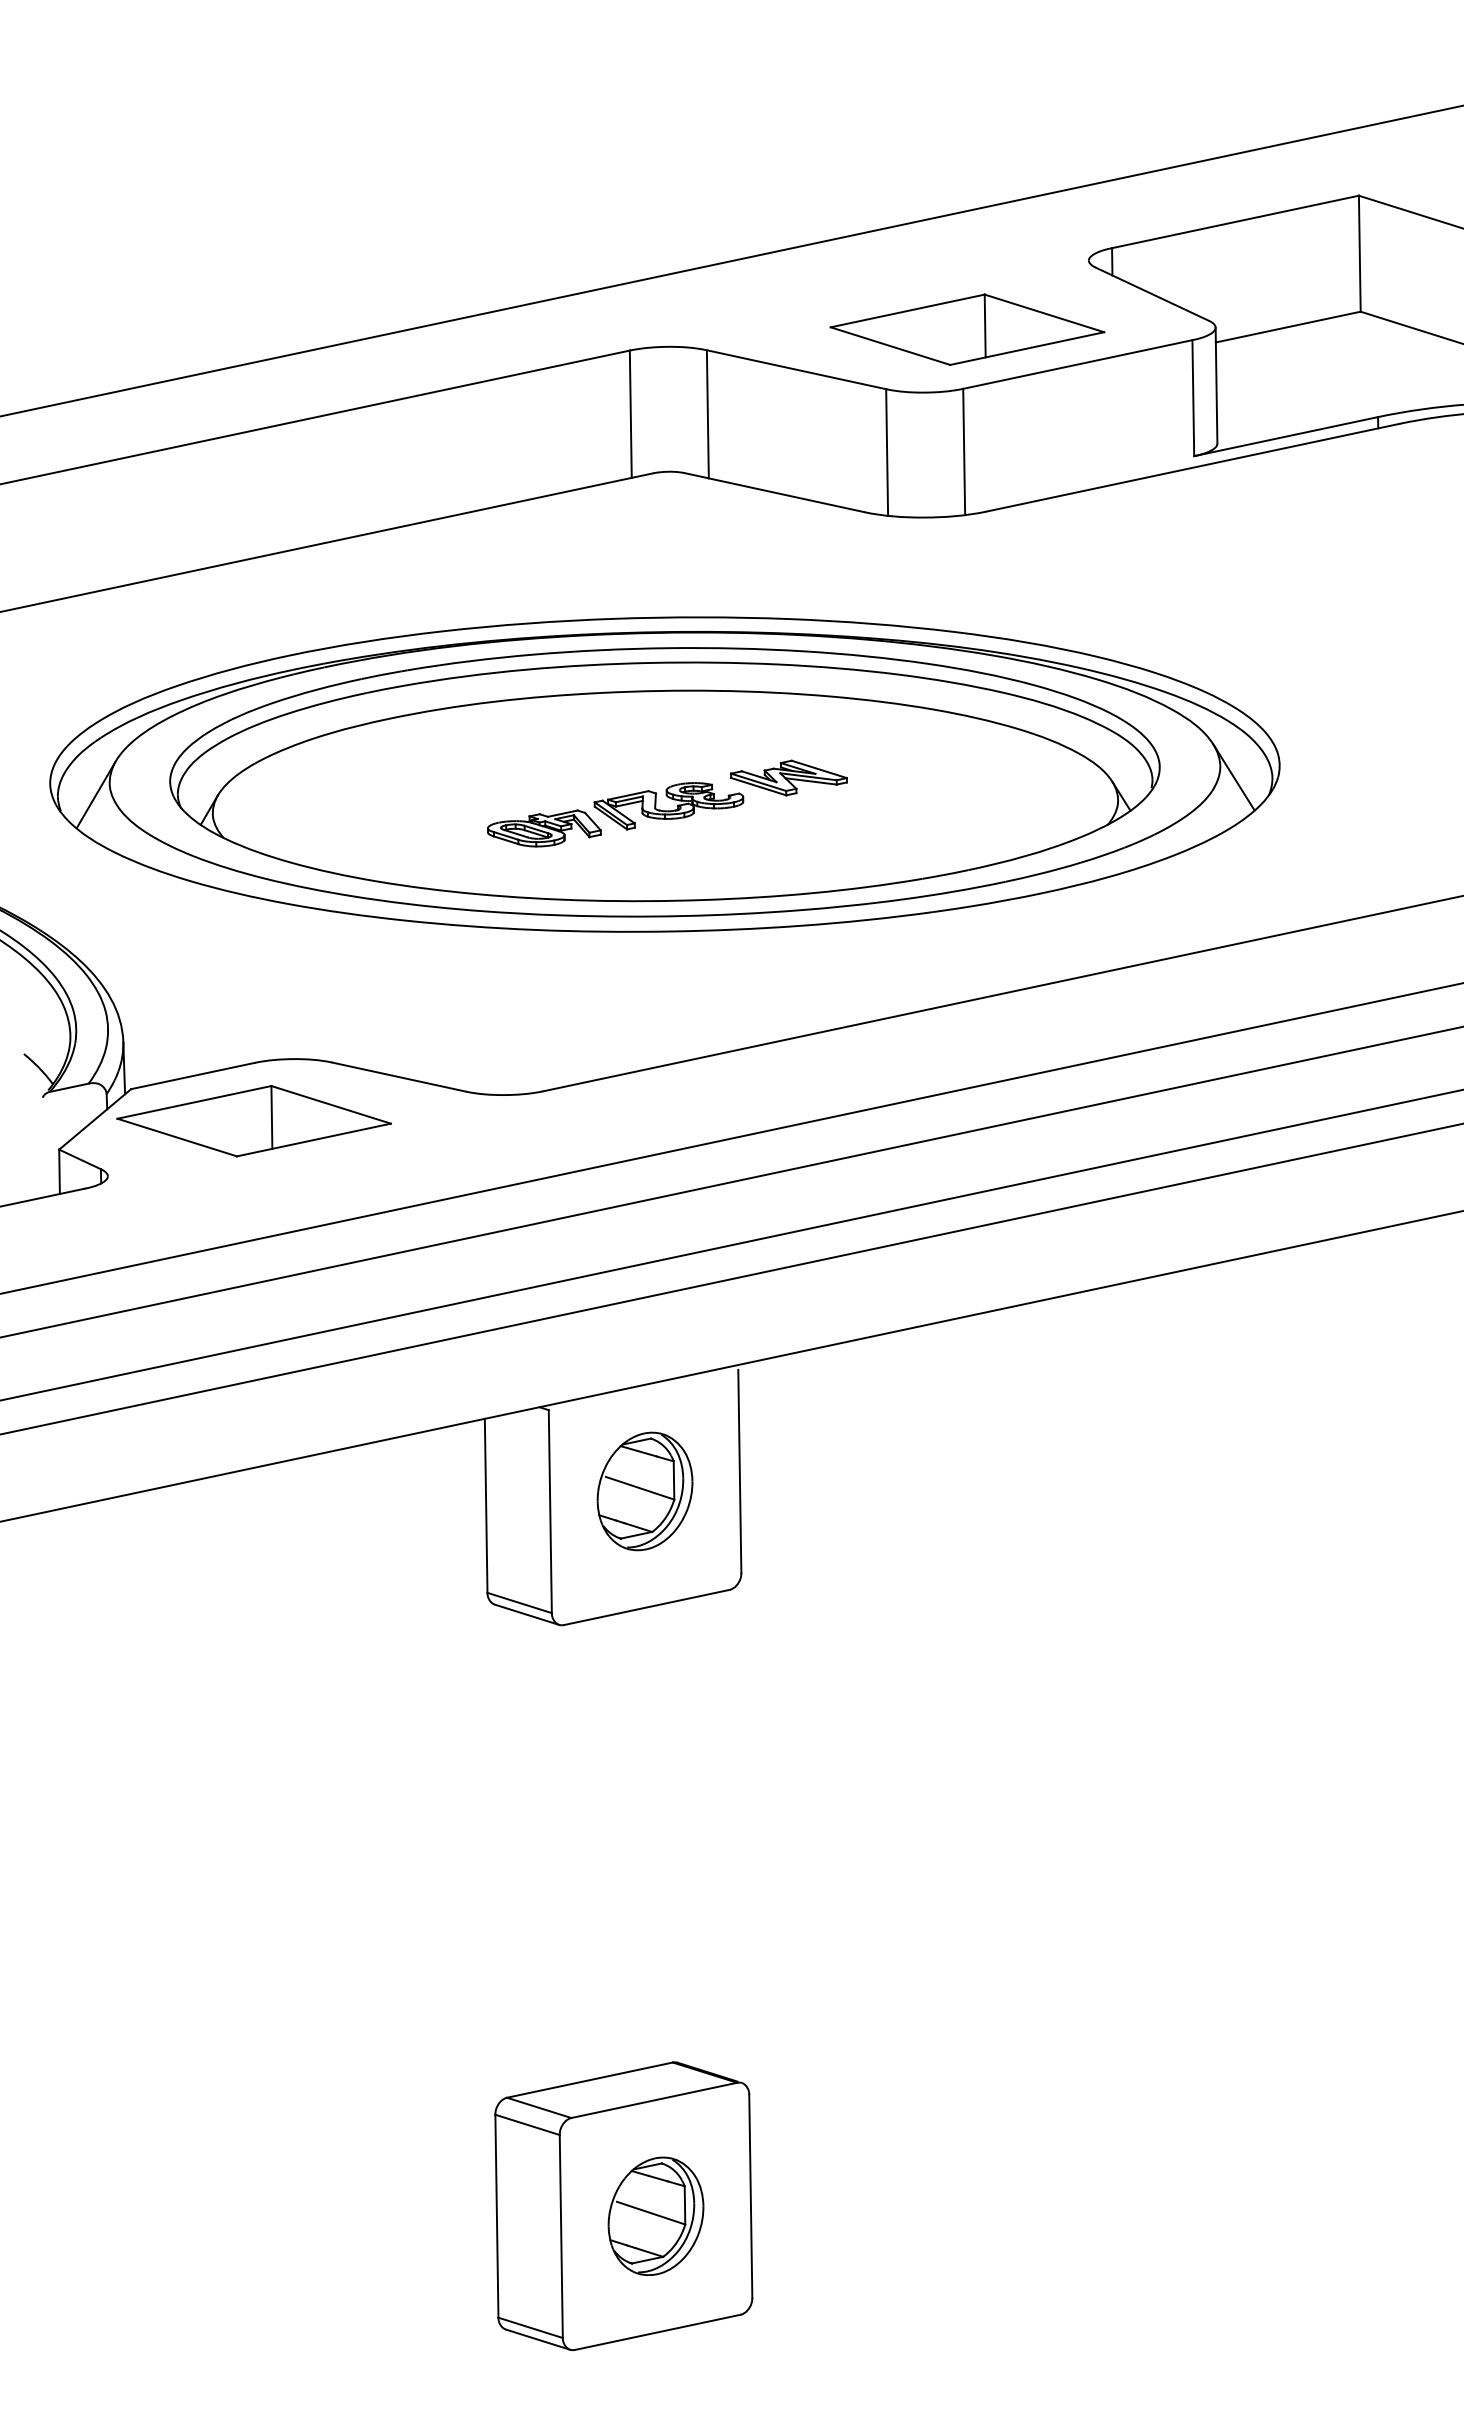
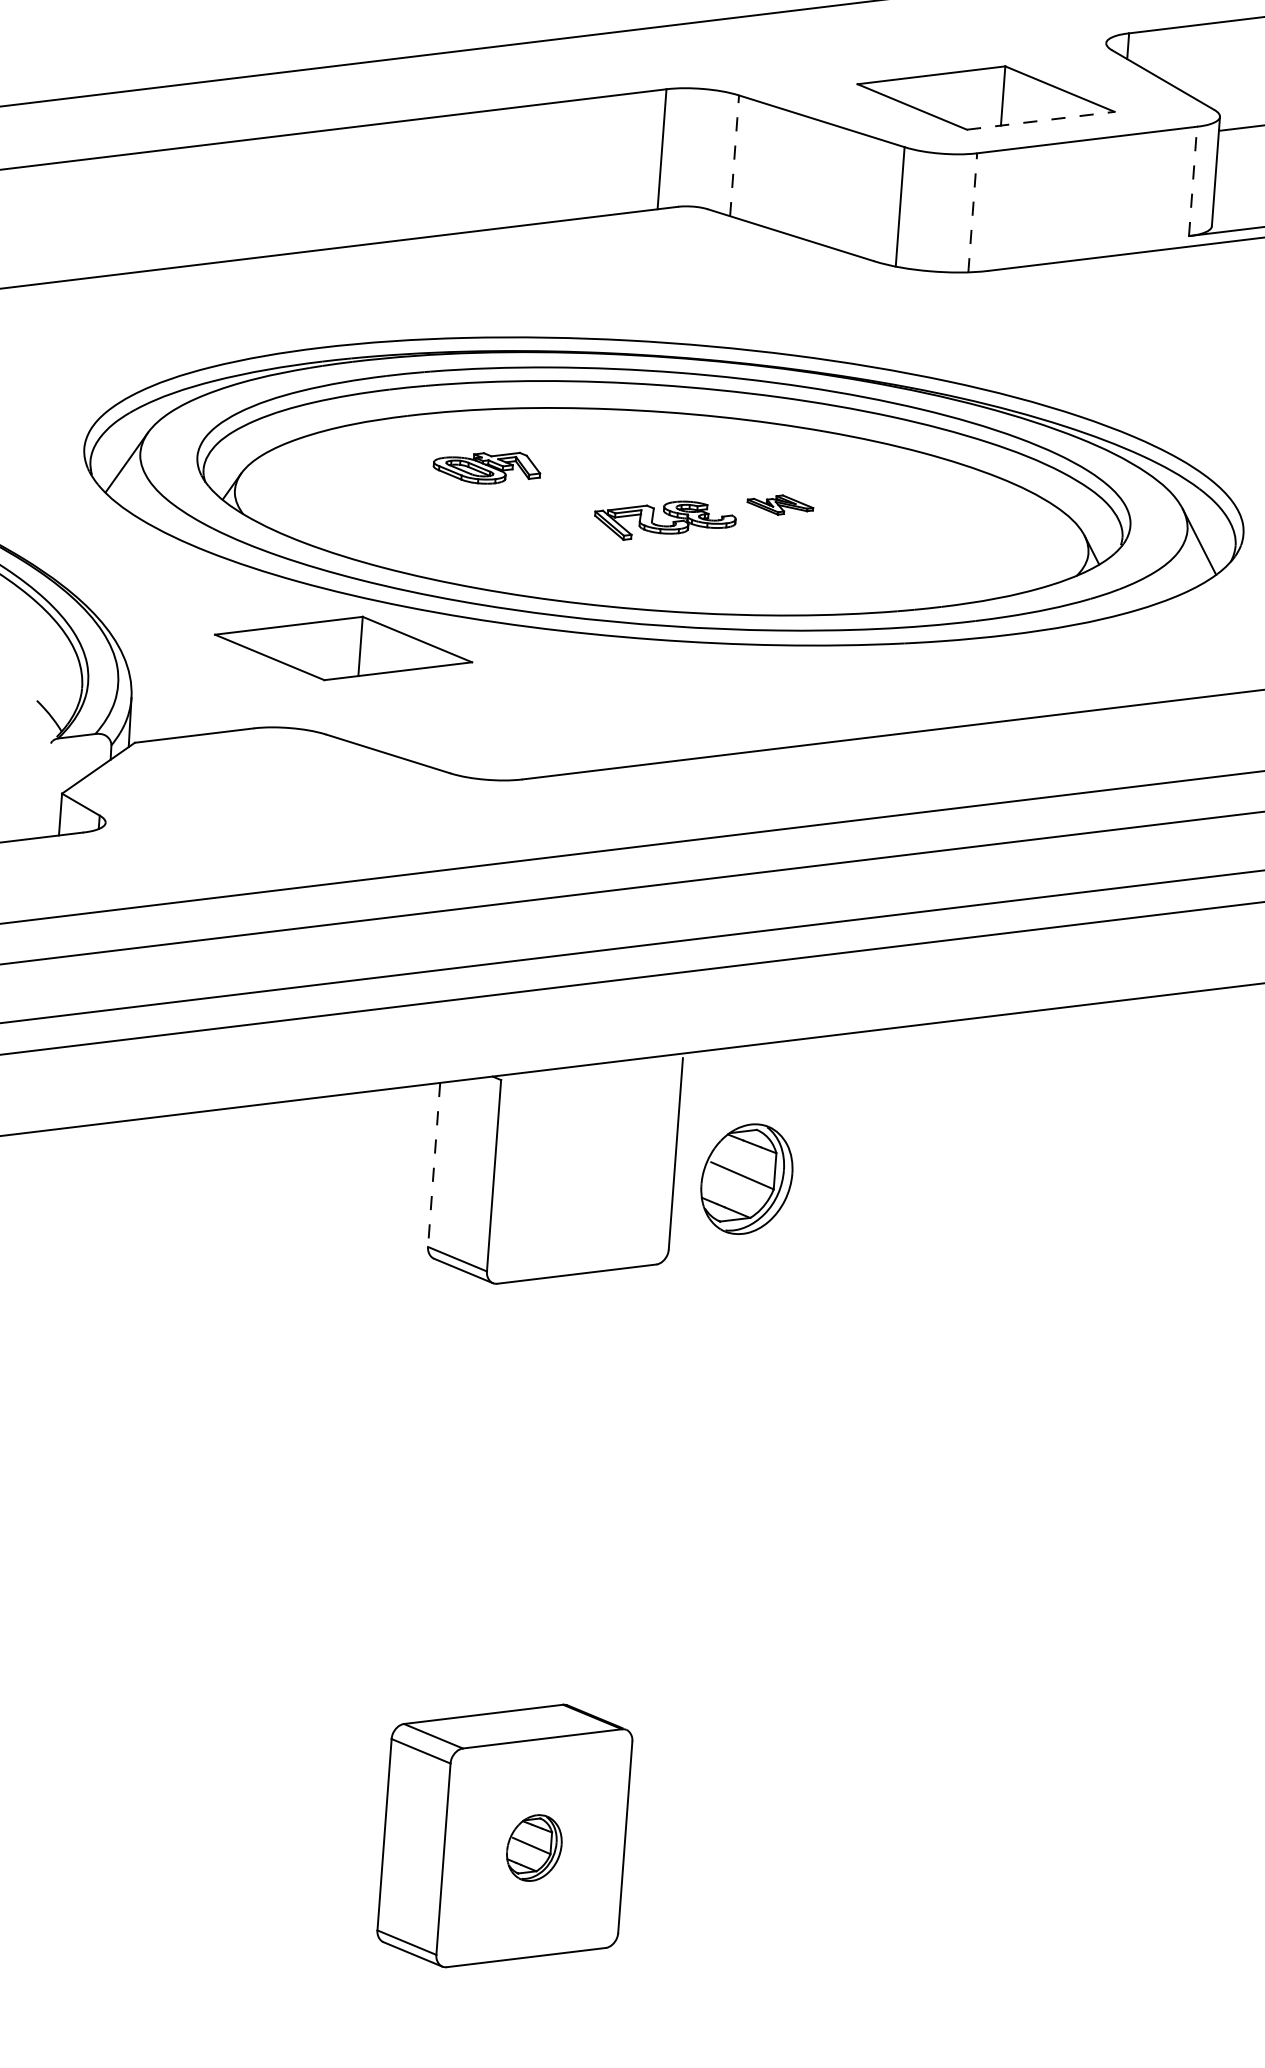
line: (1027, 348) -> (1041, 120), solid -> dashed
line: (1193, 398) -> (1193, 181), solid -> dashed
line: (707, 413) -> (734, 155), solid -> dashed
line: (964, 451) -> (973, 212), solid -> dashed
part: (788, 777) -> (780, 504), size x0.6
part: (544, 828) -> (487, 467), moved
part: (253, 1121) -> (342, 648), moved
part: (644, 1491) -> (746, 1179), moved
line: (486, 1506) -> (434, 1165), solid -> dashed
part: (655, 2215) -> (533, 1847), size x0.6

